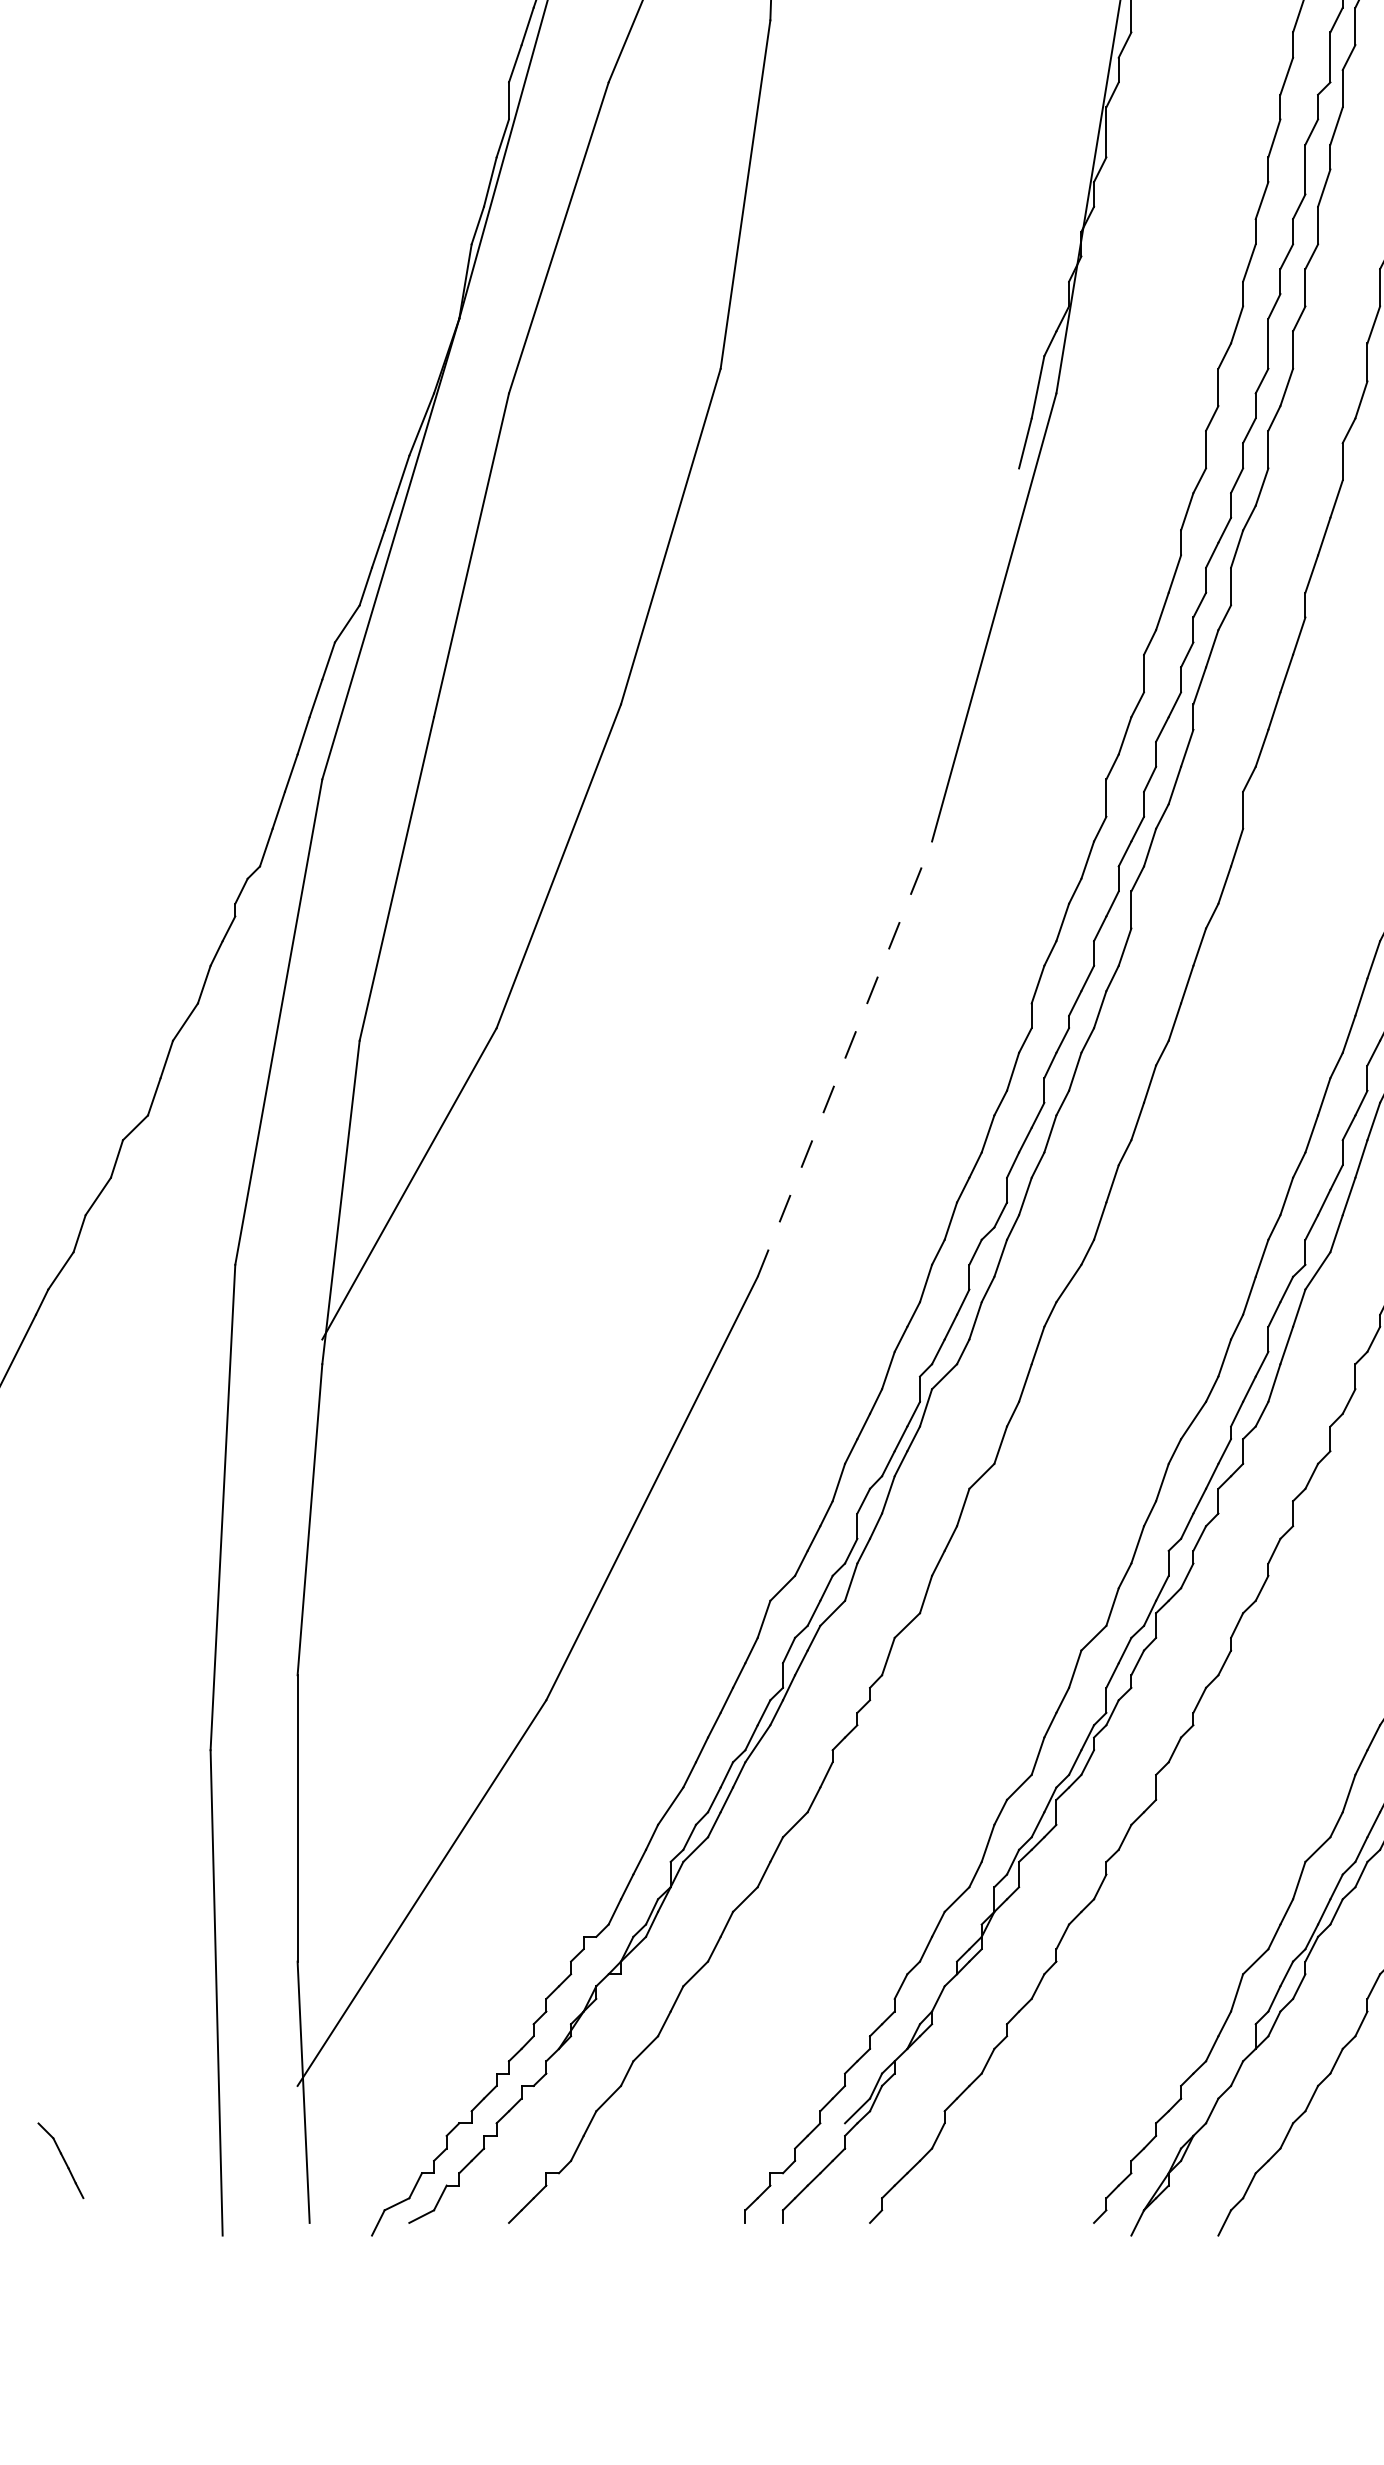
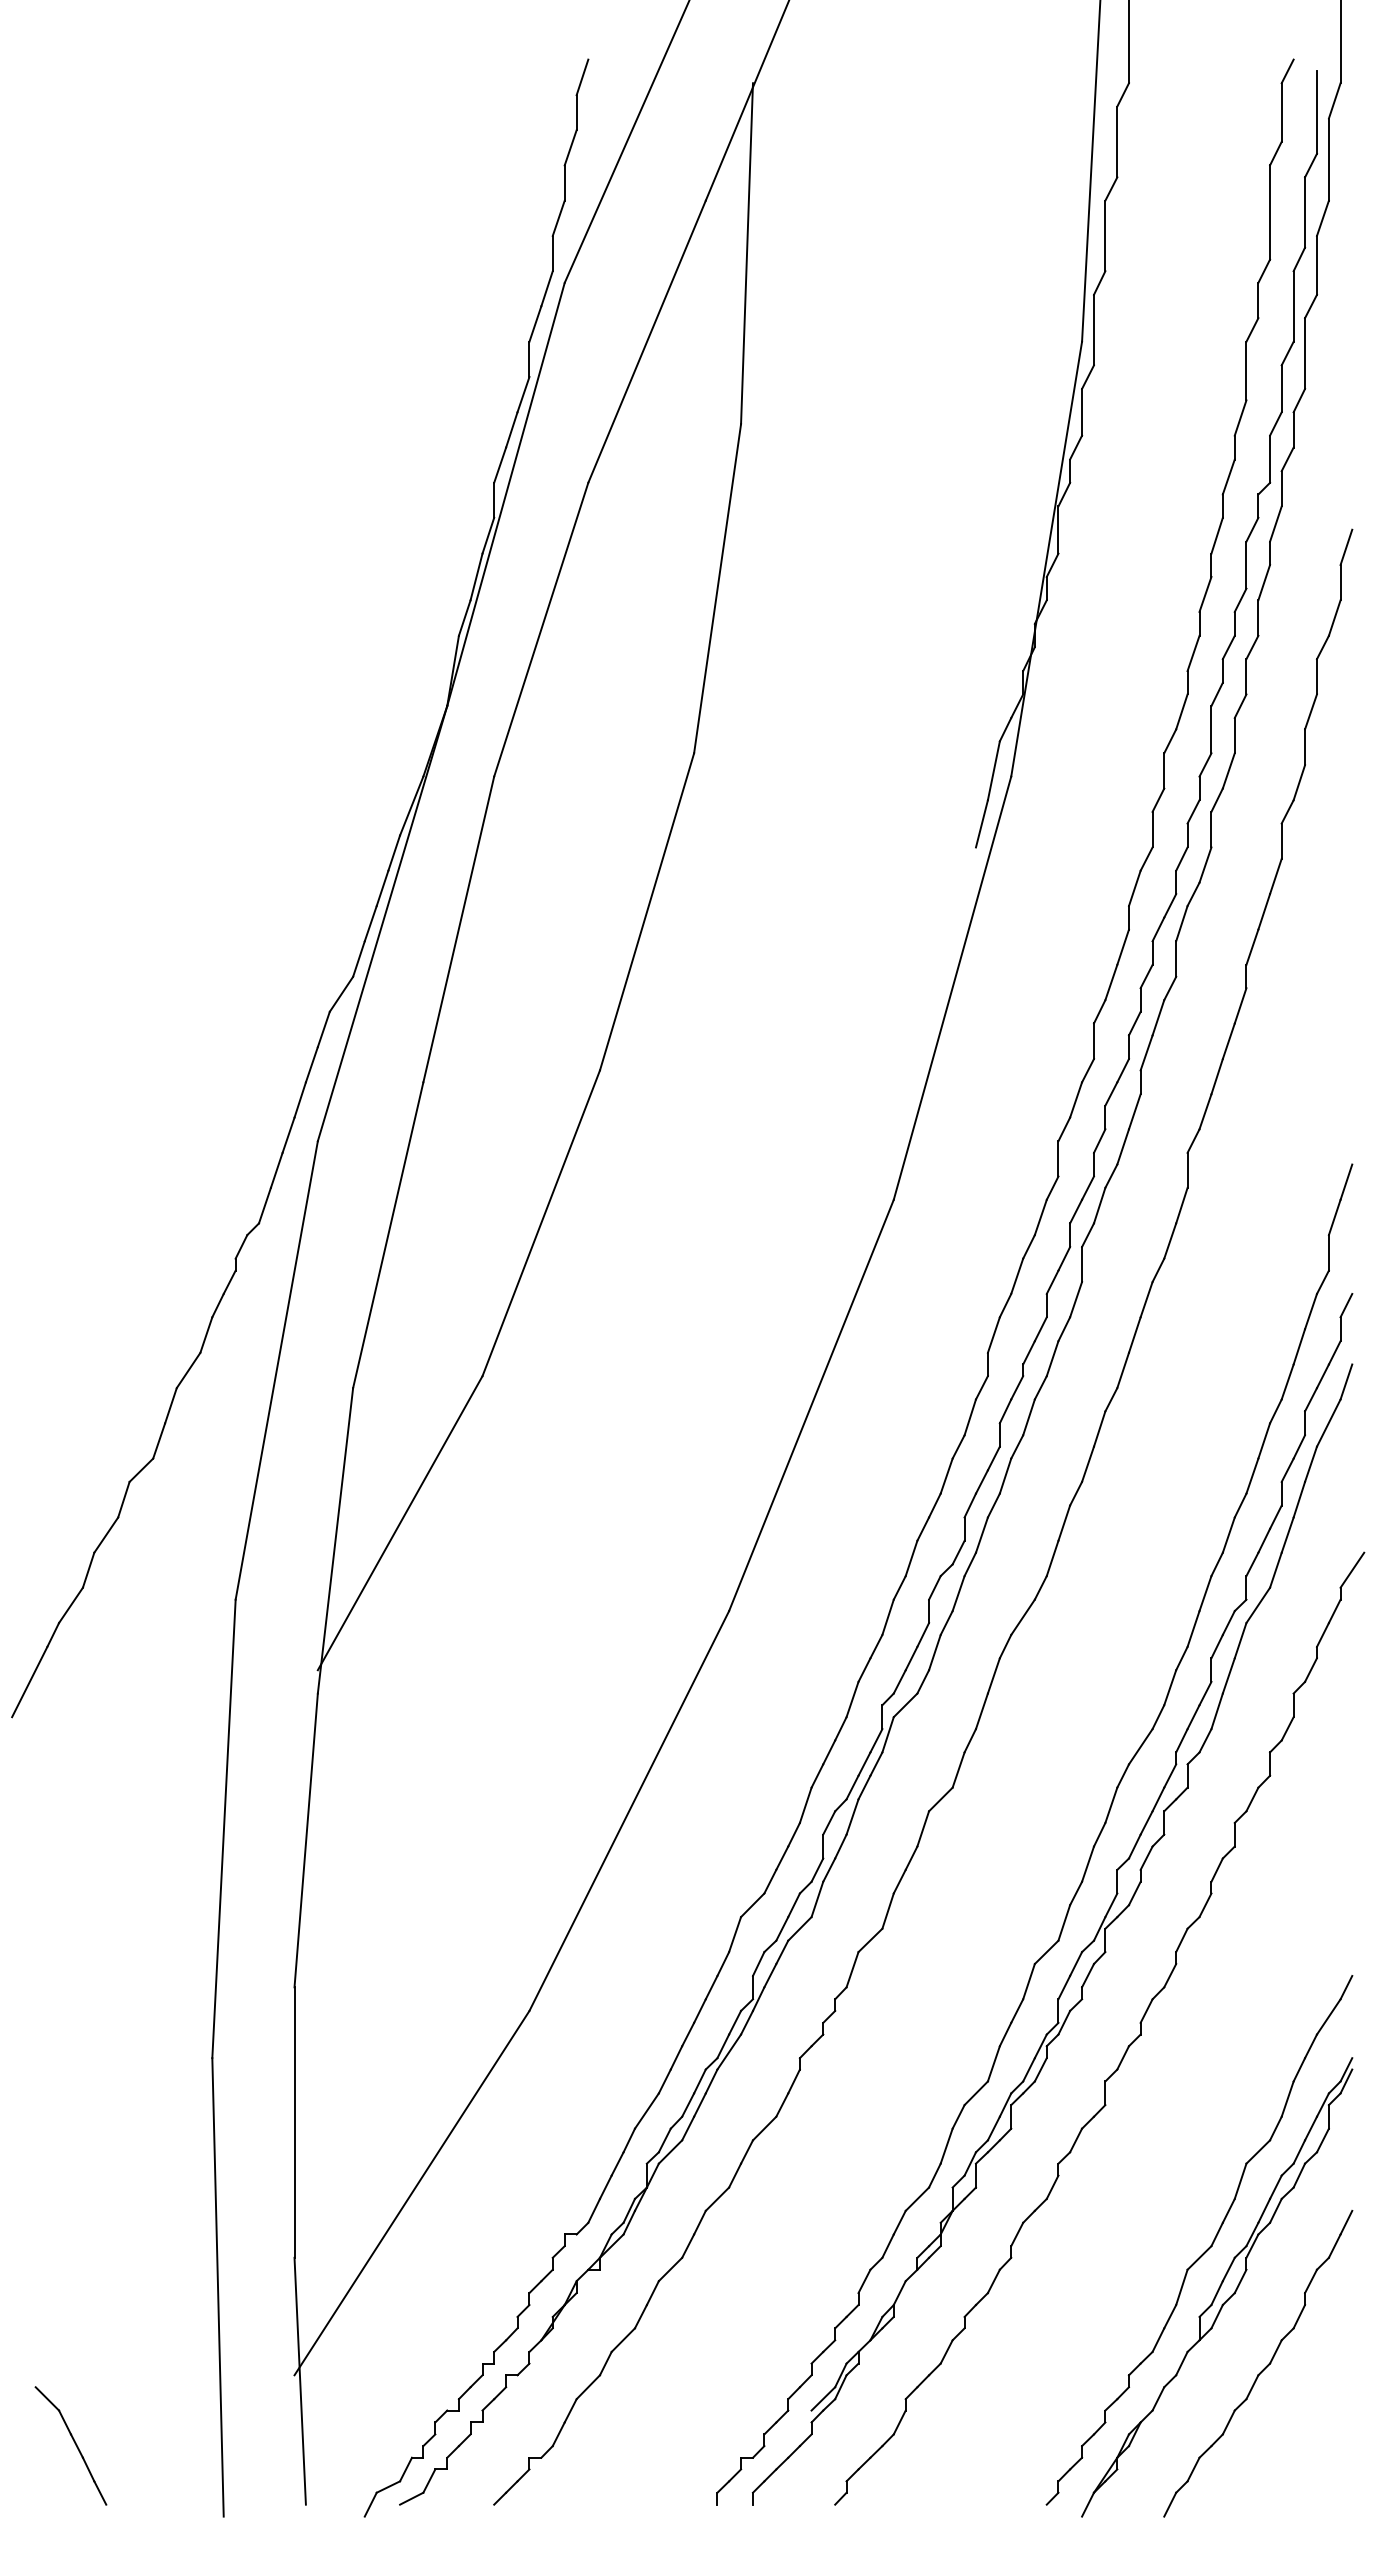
line: (844, 1058) -> (811, 1404), dashed -> solid
part: (60, 2160) -> (70, 2445), size x1.67

